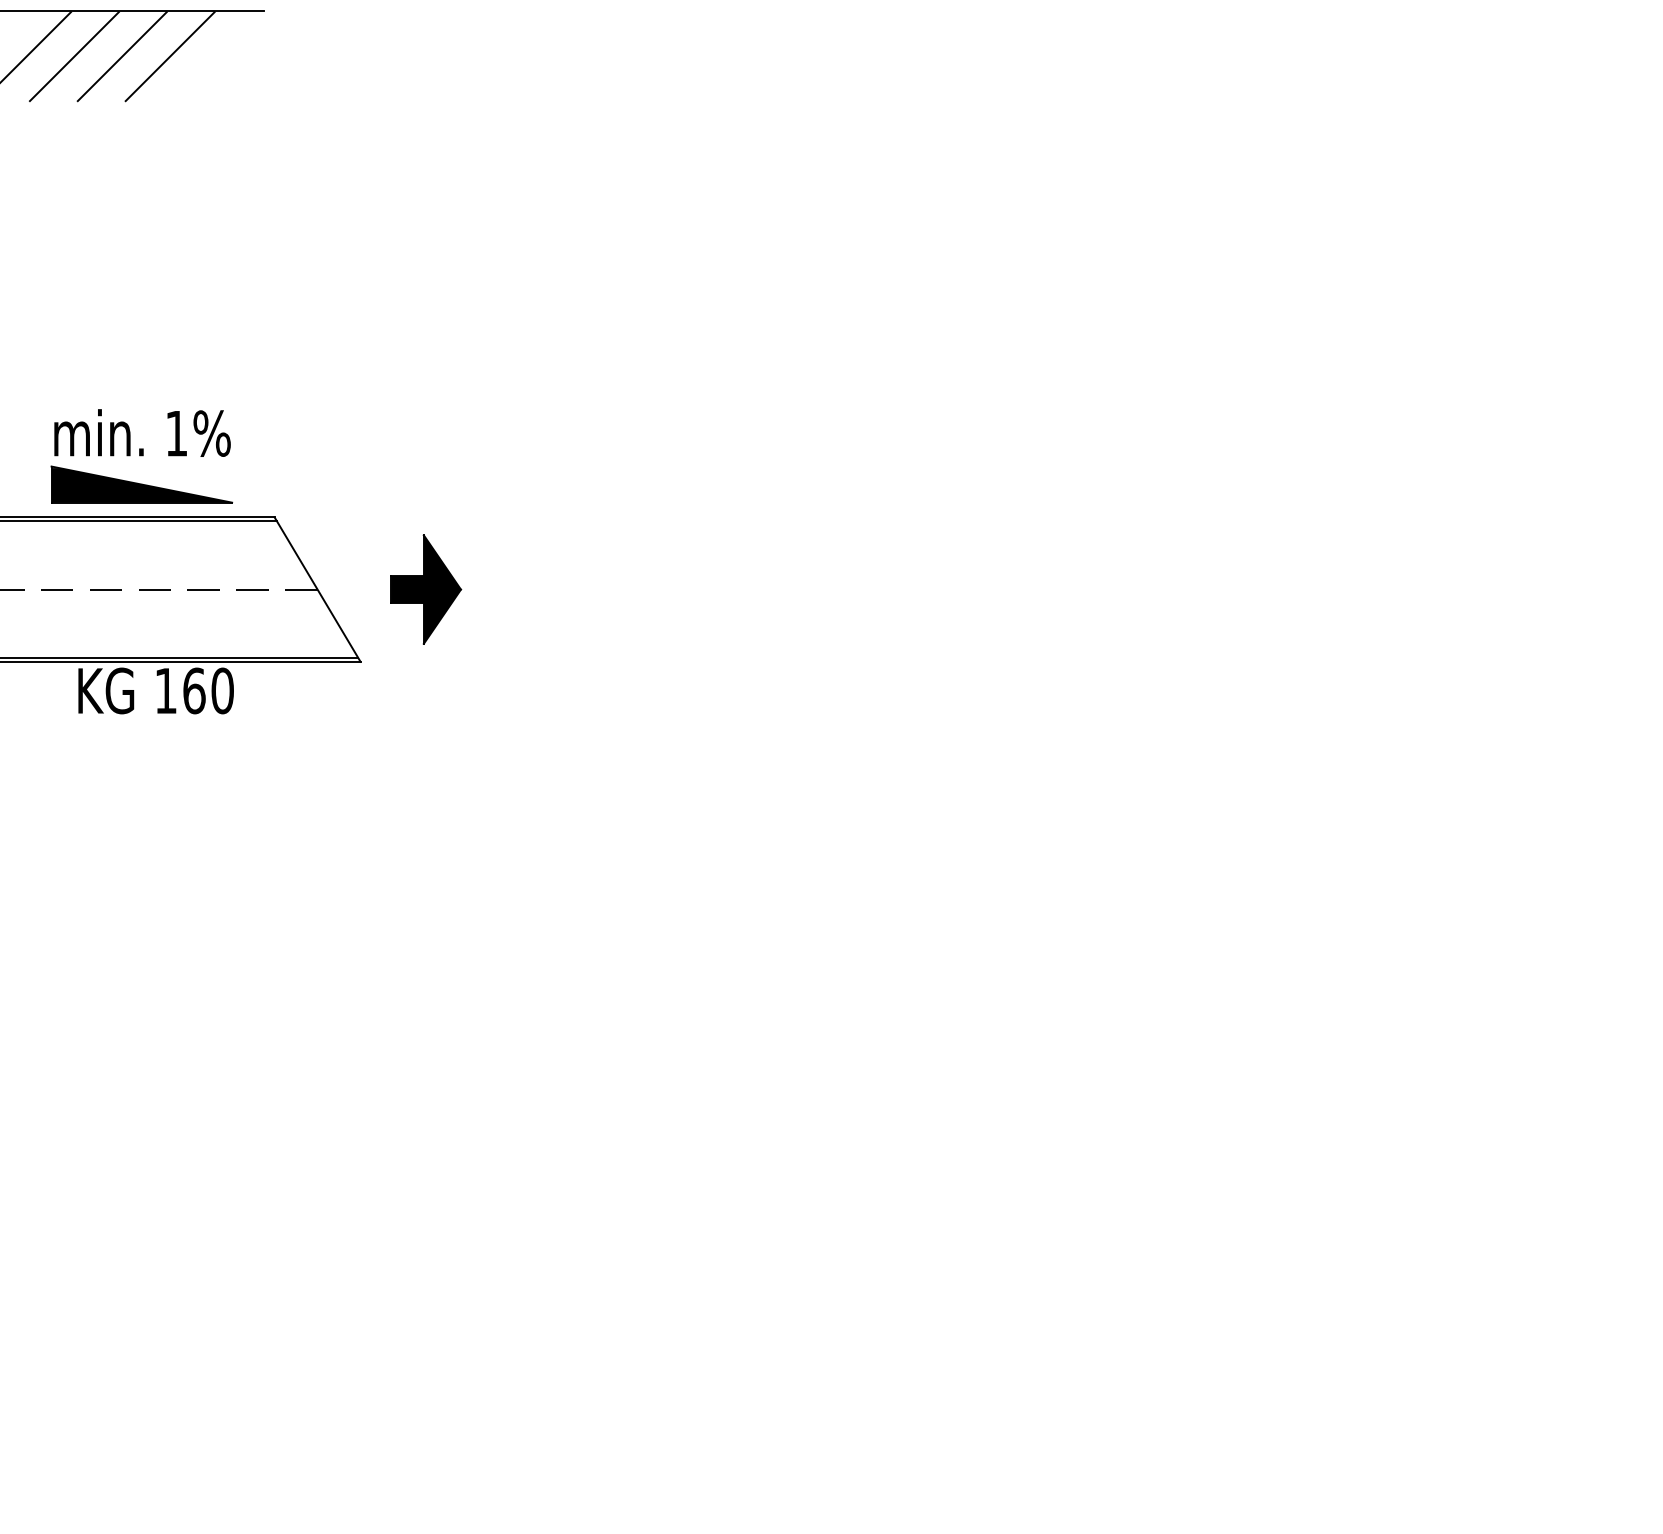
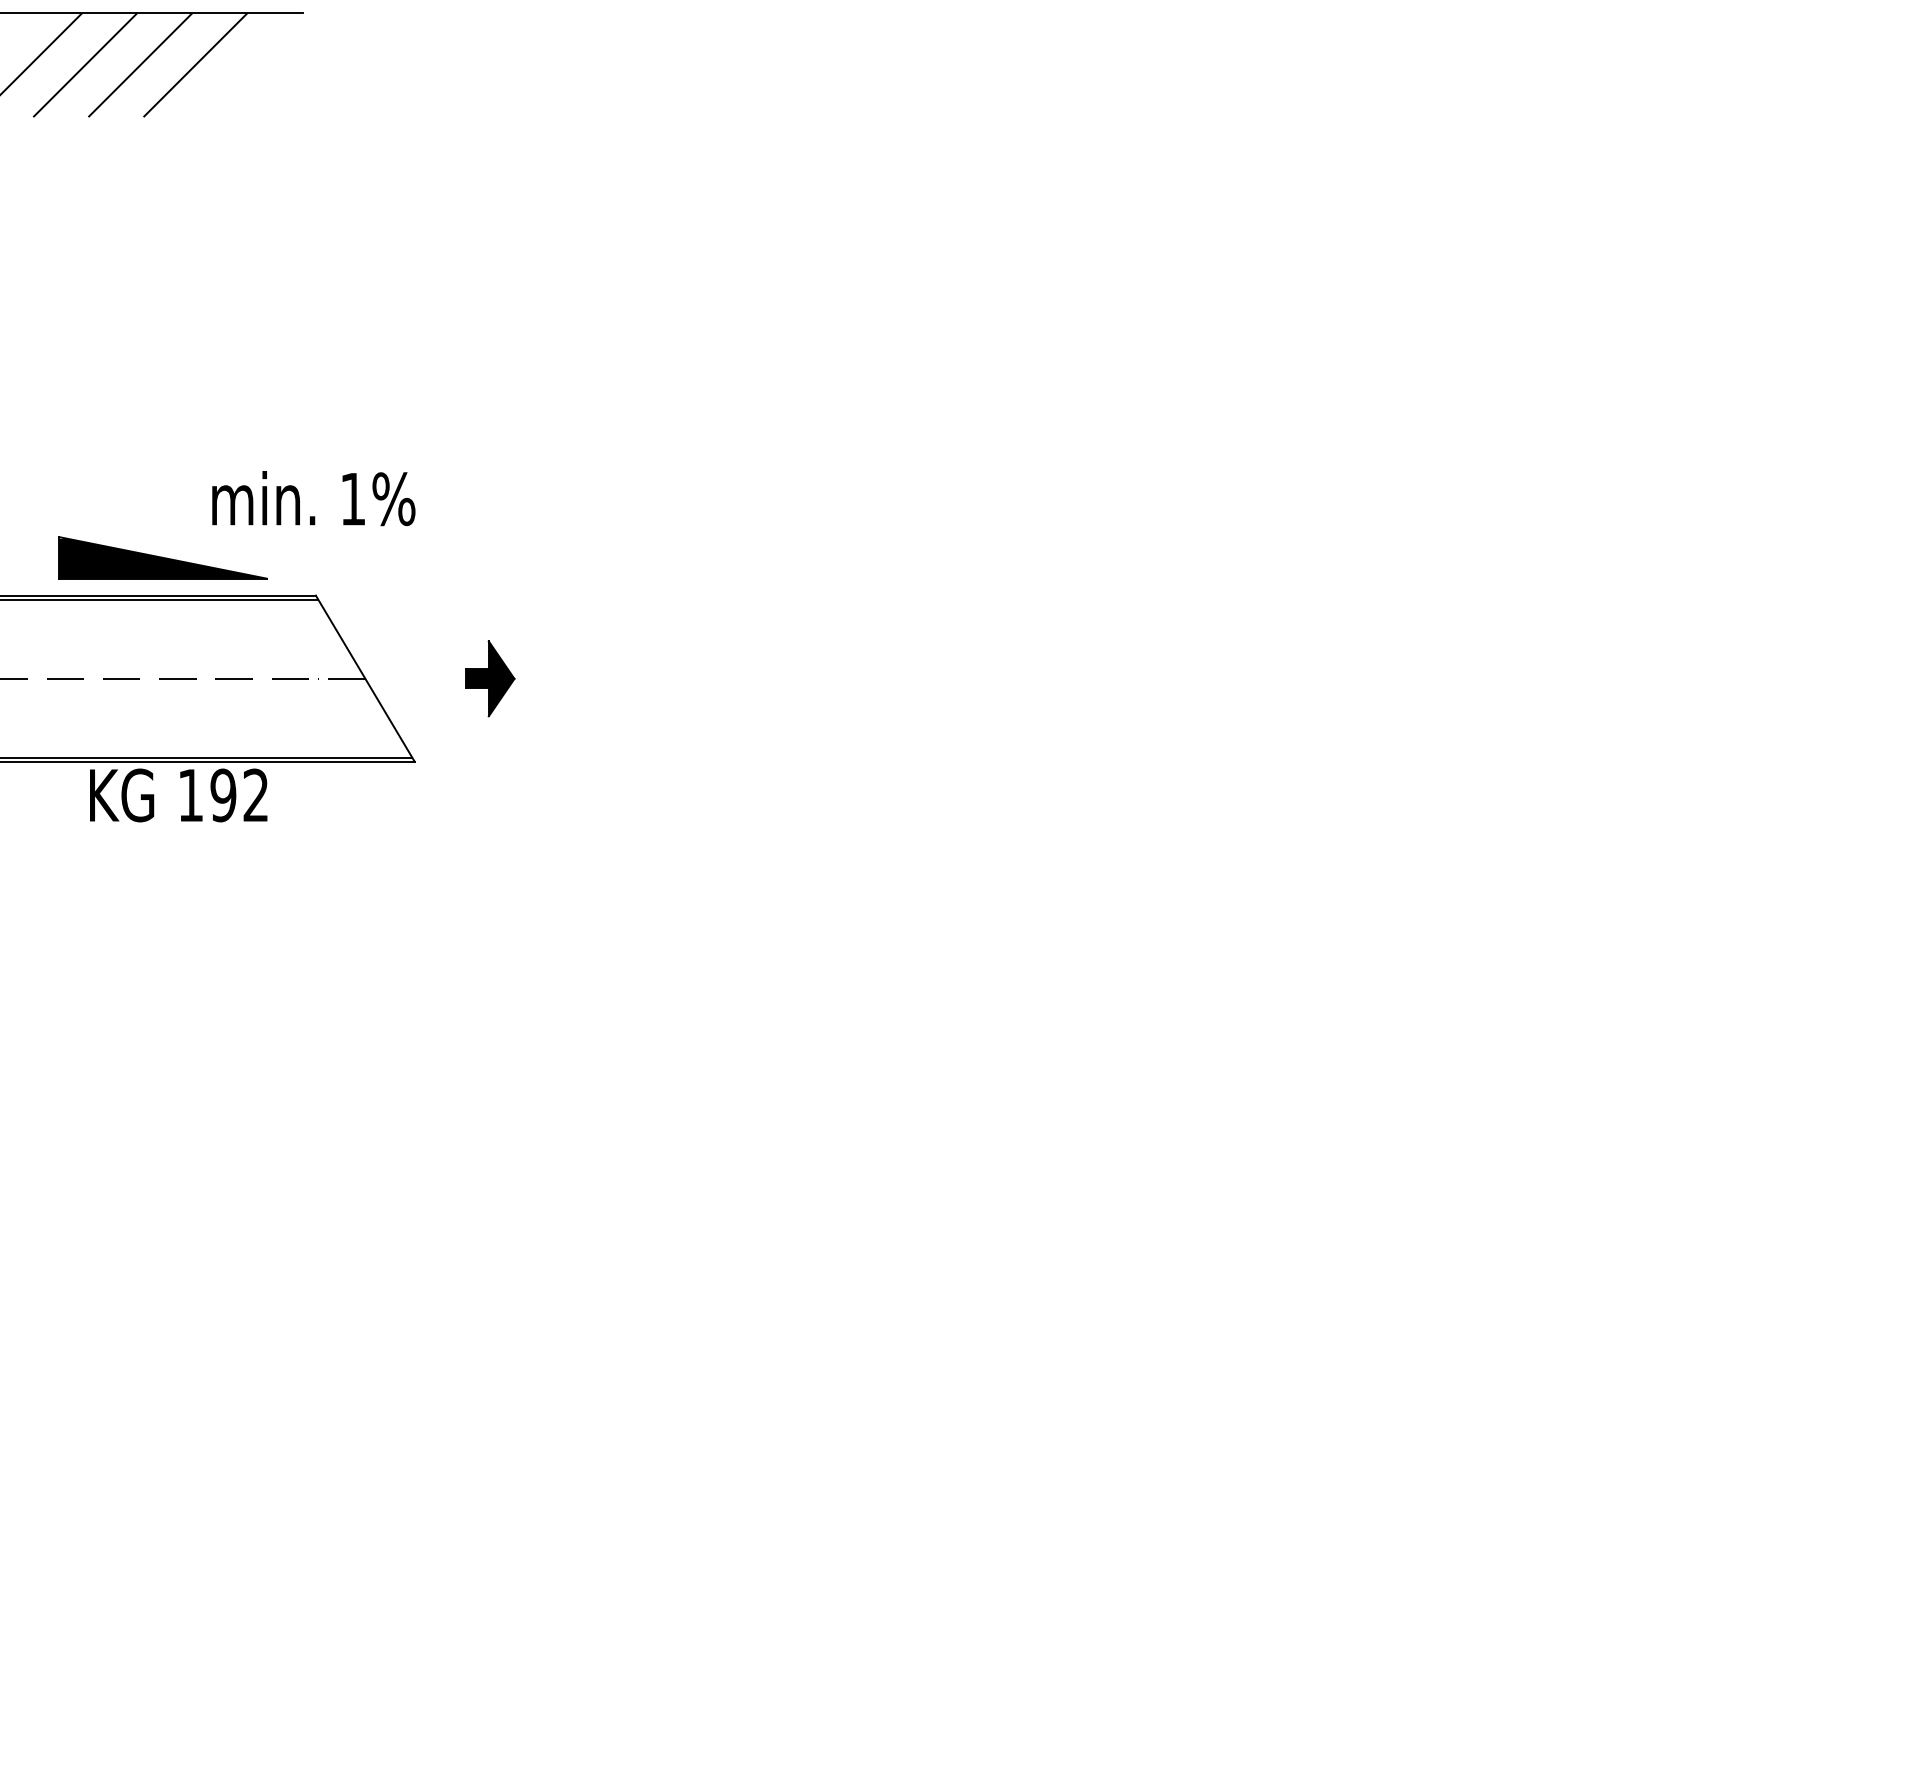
text: (142, 433) -> (313, 498), moved
part: (426, 589) -> (490, 678), size x0.6
text: (208, 690) -> (239, 795), 160 -> 192

